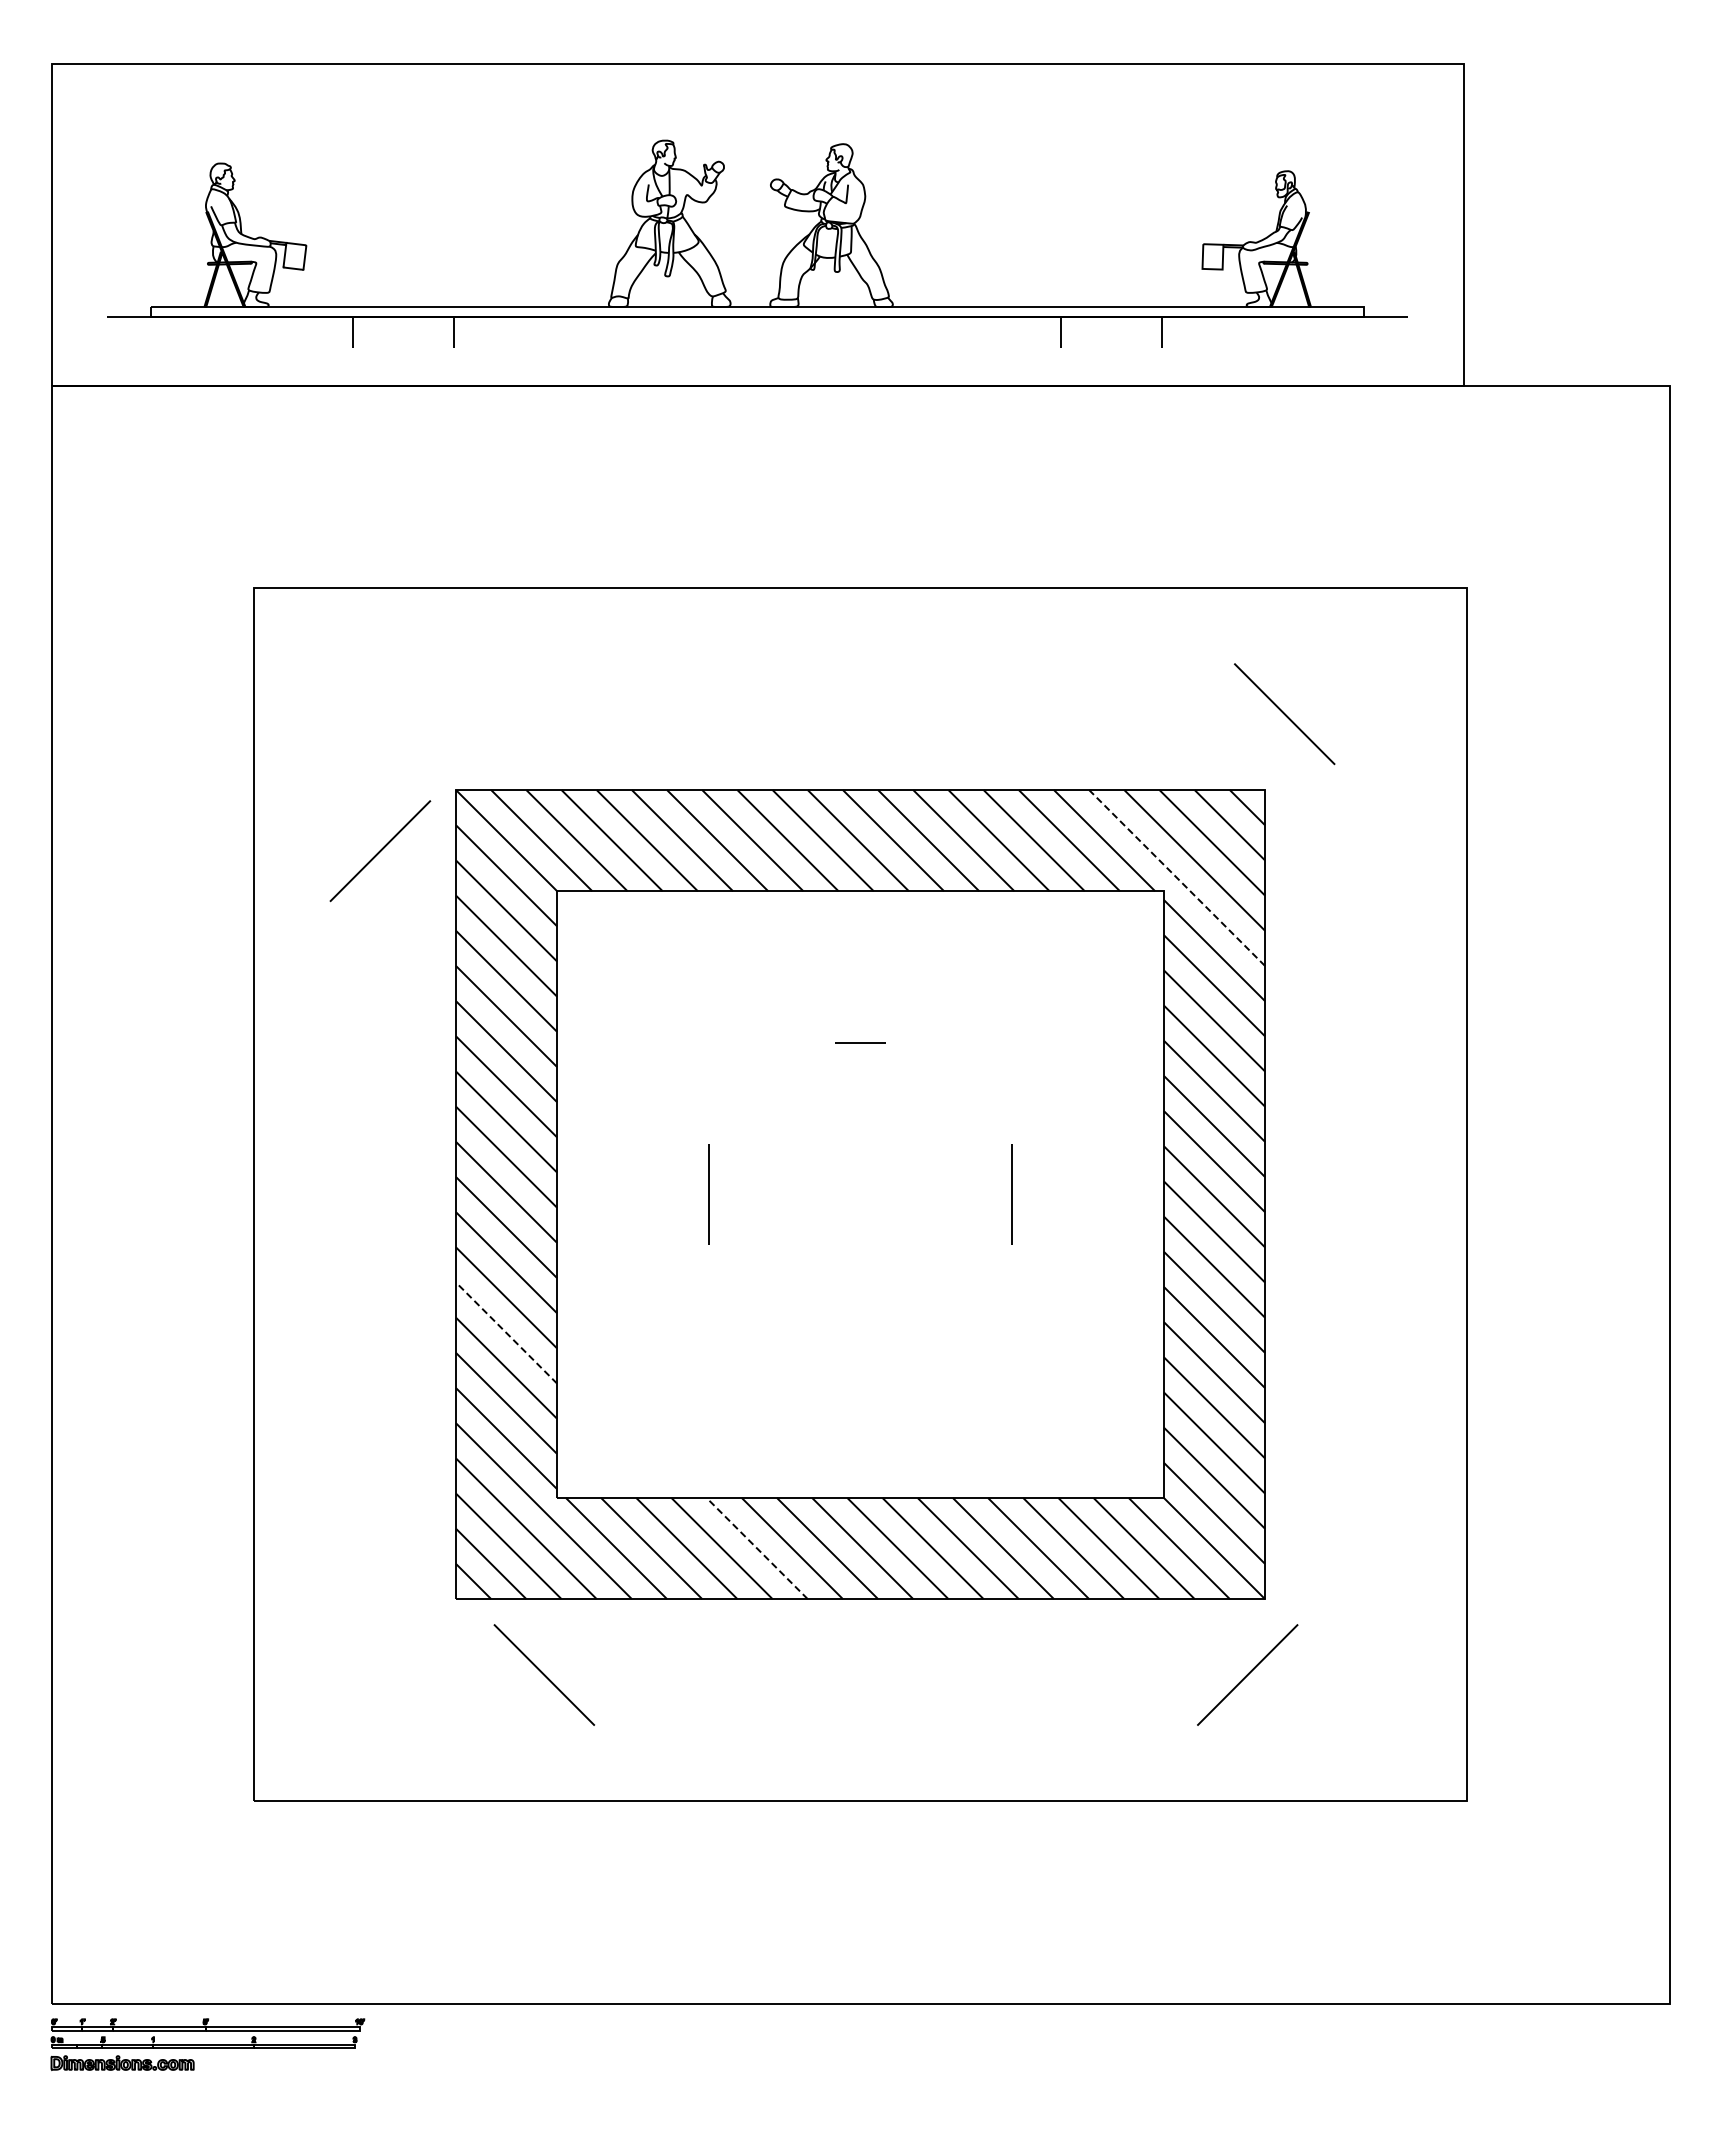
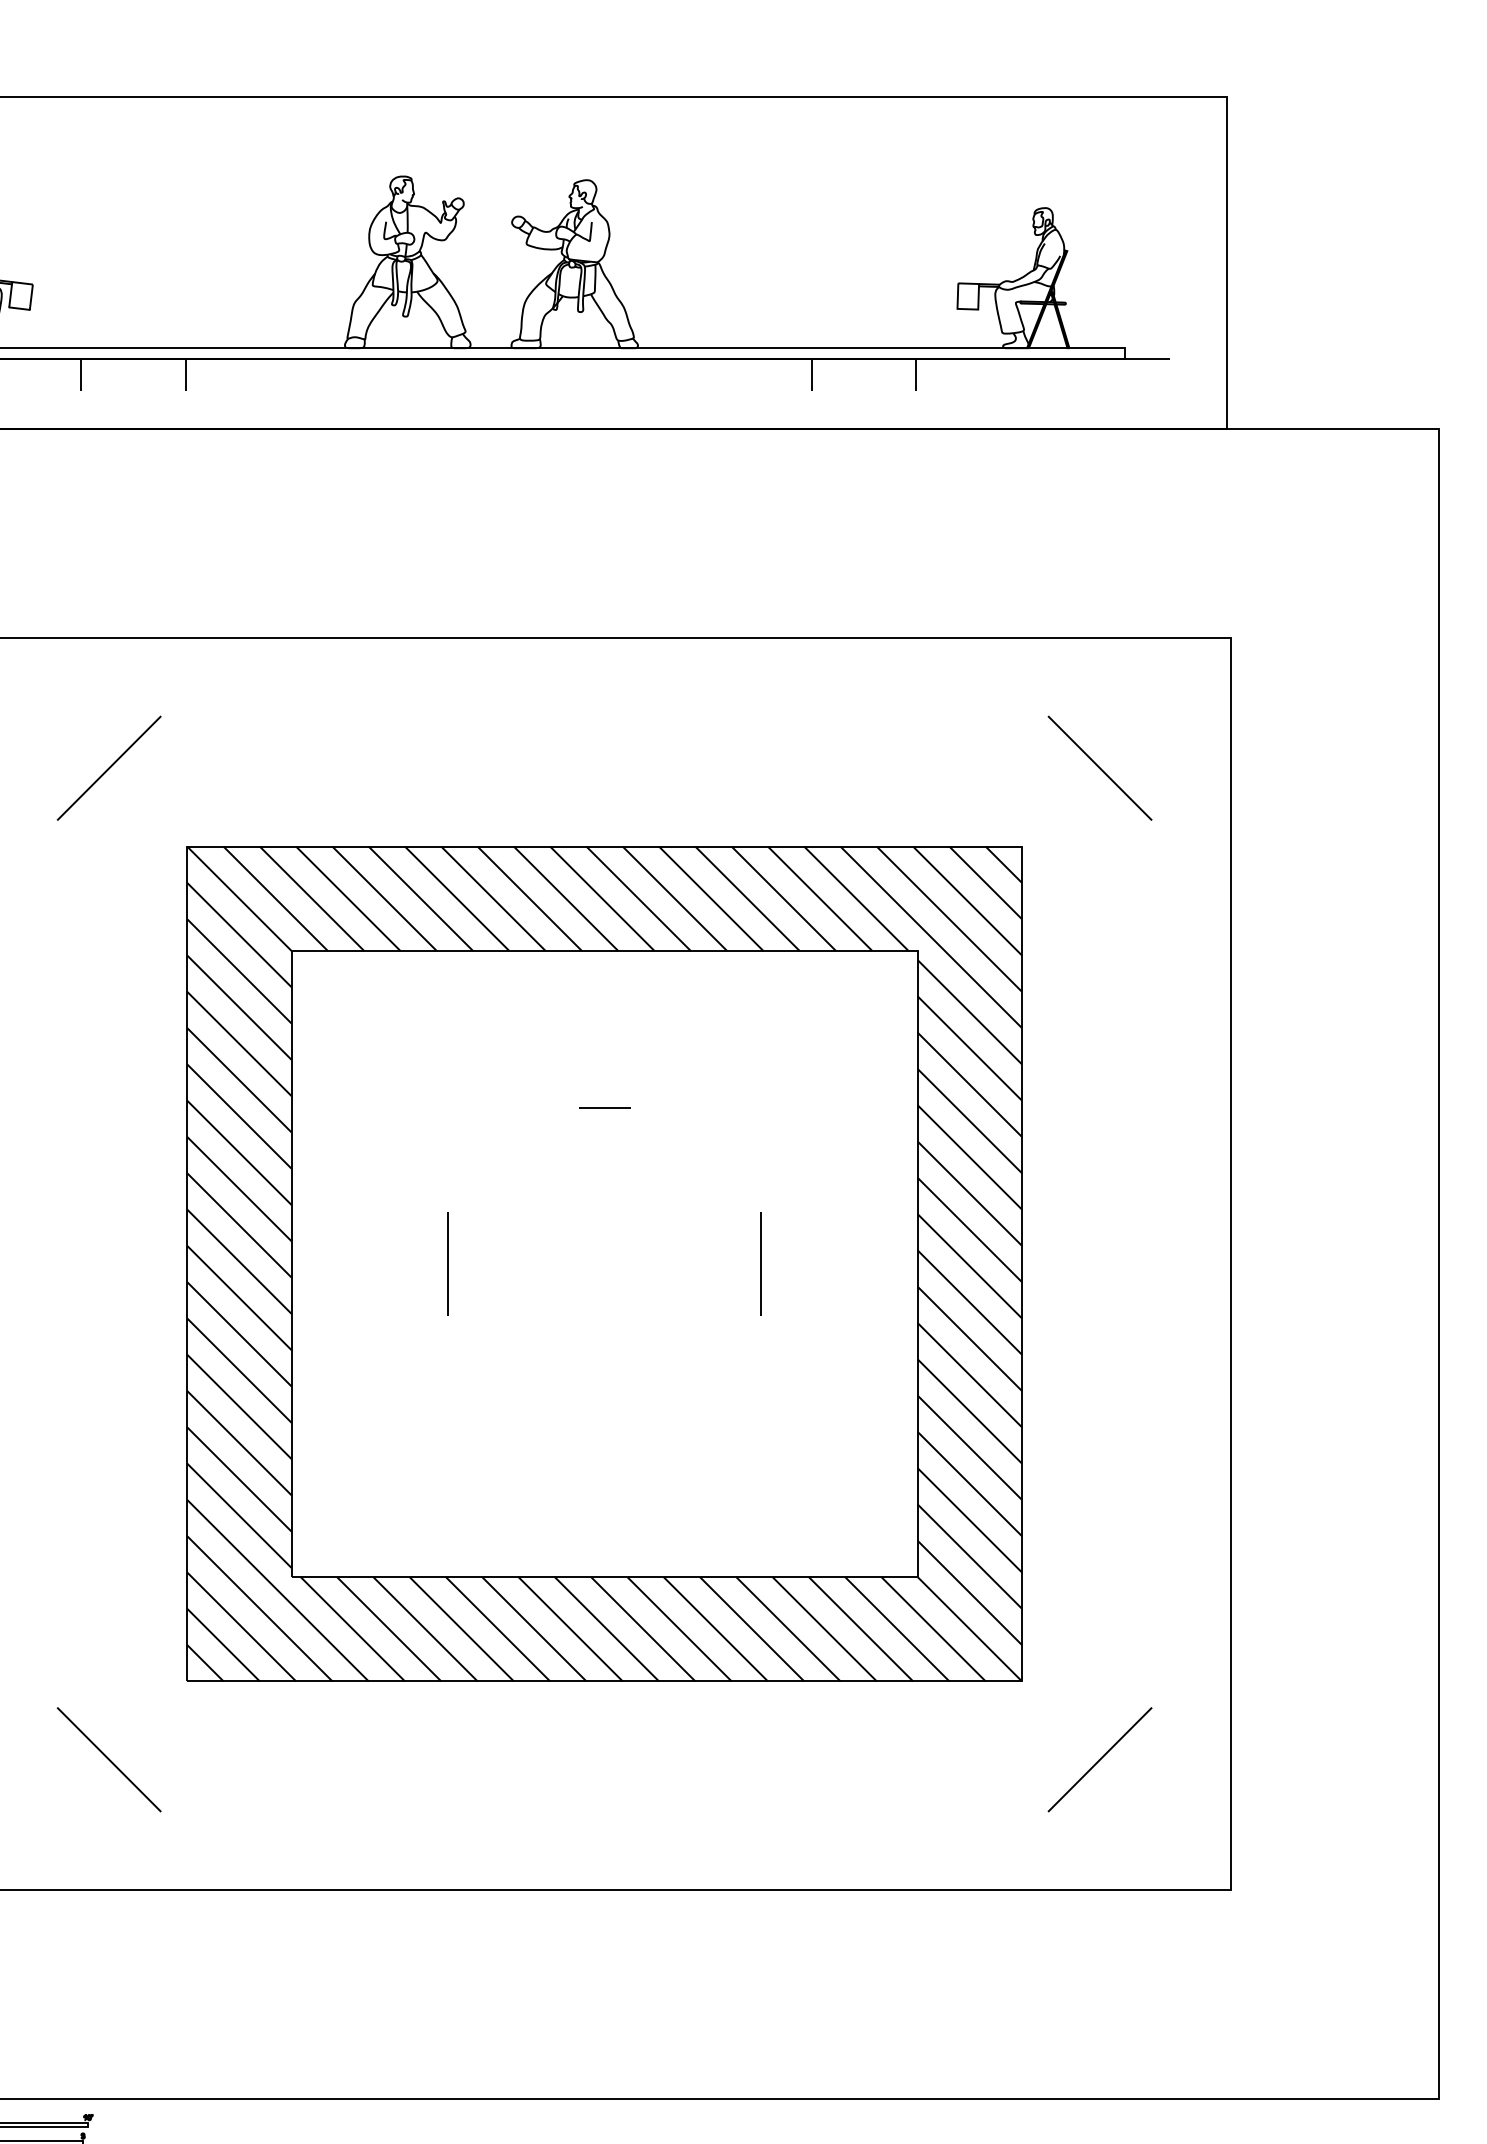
line: (1284, 714) -> (1099, 768), moved
line: (380, 851) -> (109, 768), moved
line: (1176, 877) -> (930, 936), dashed -> solid
line: (506, 1333) -> (239, 1407), dashed -> solid
line: (757, 1548) -> (498, 1629), dashed -> solid
line: (543, 1674) -> (108, 1759), moved
line: (1247, 1674) -> (1099, 1759), moved

